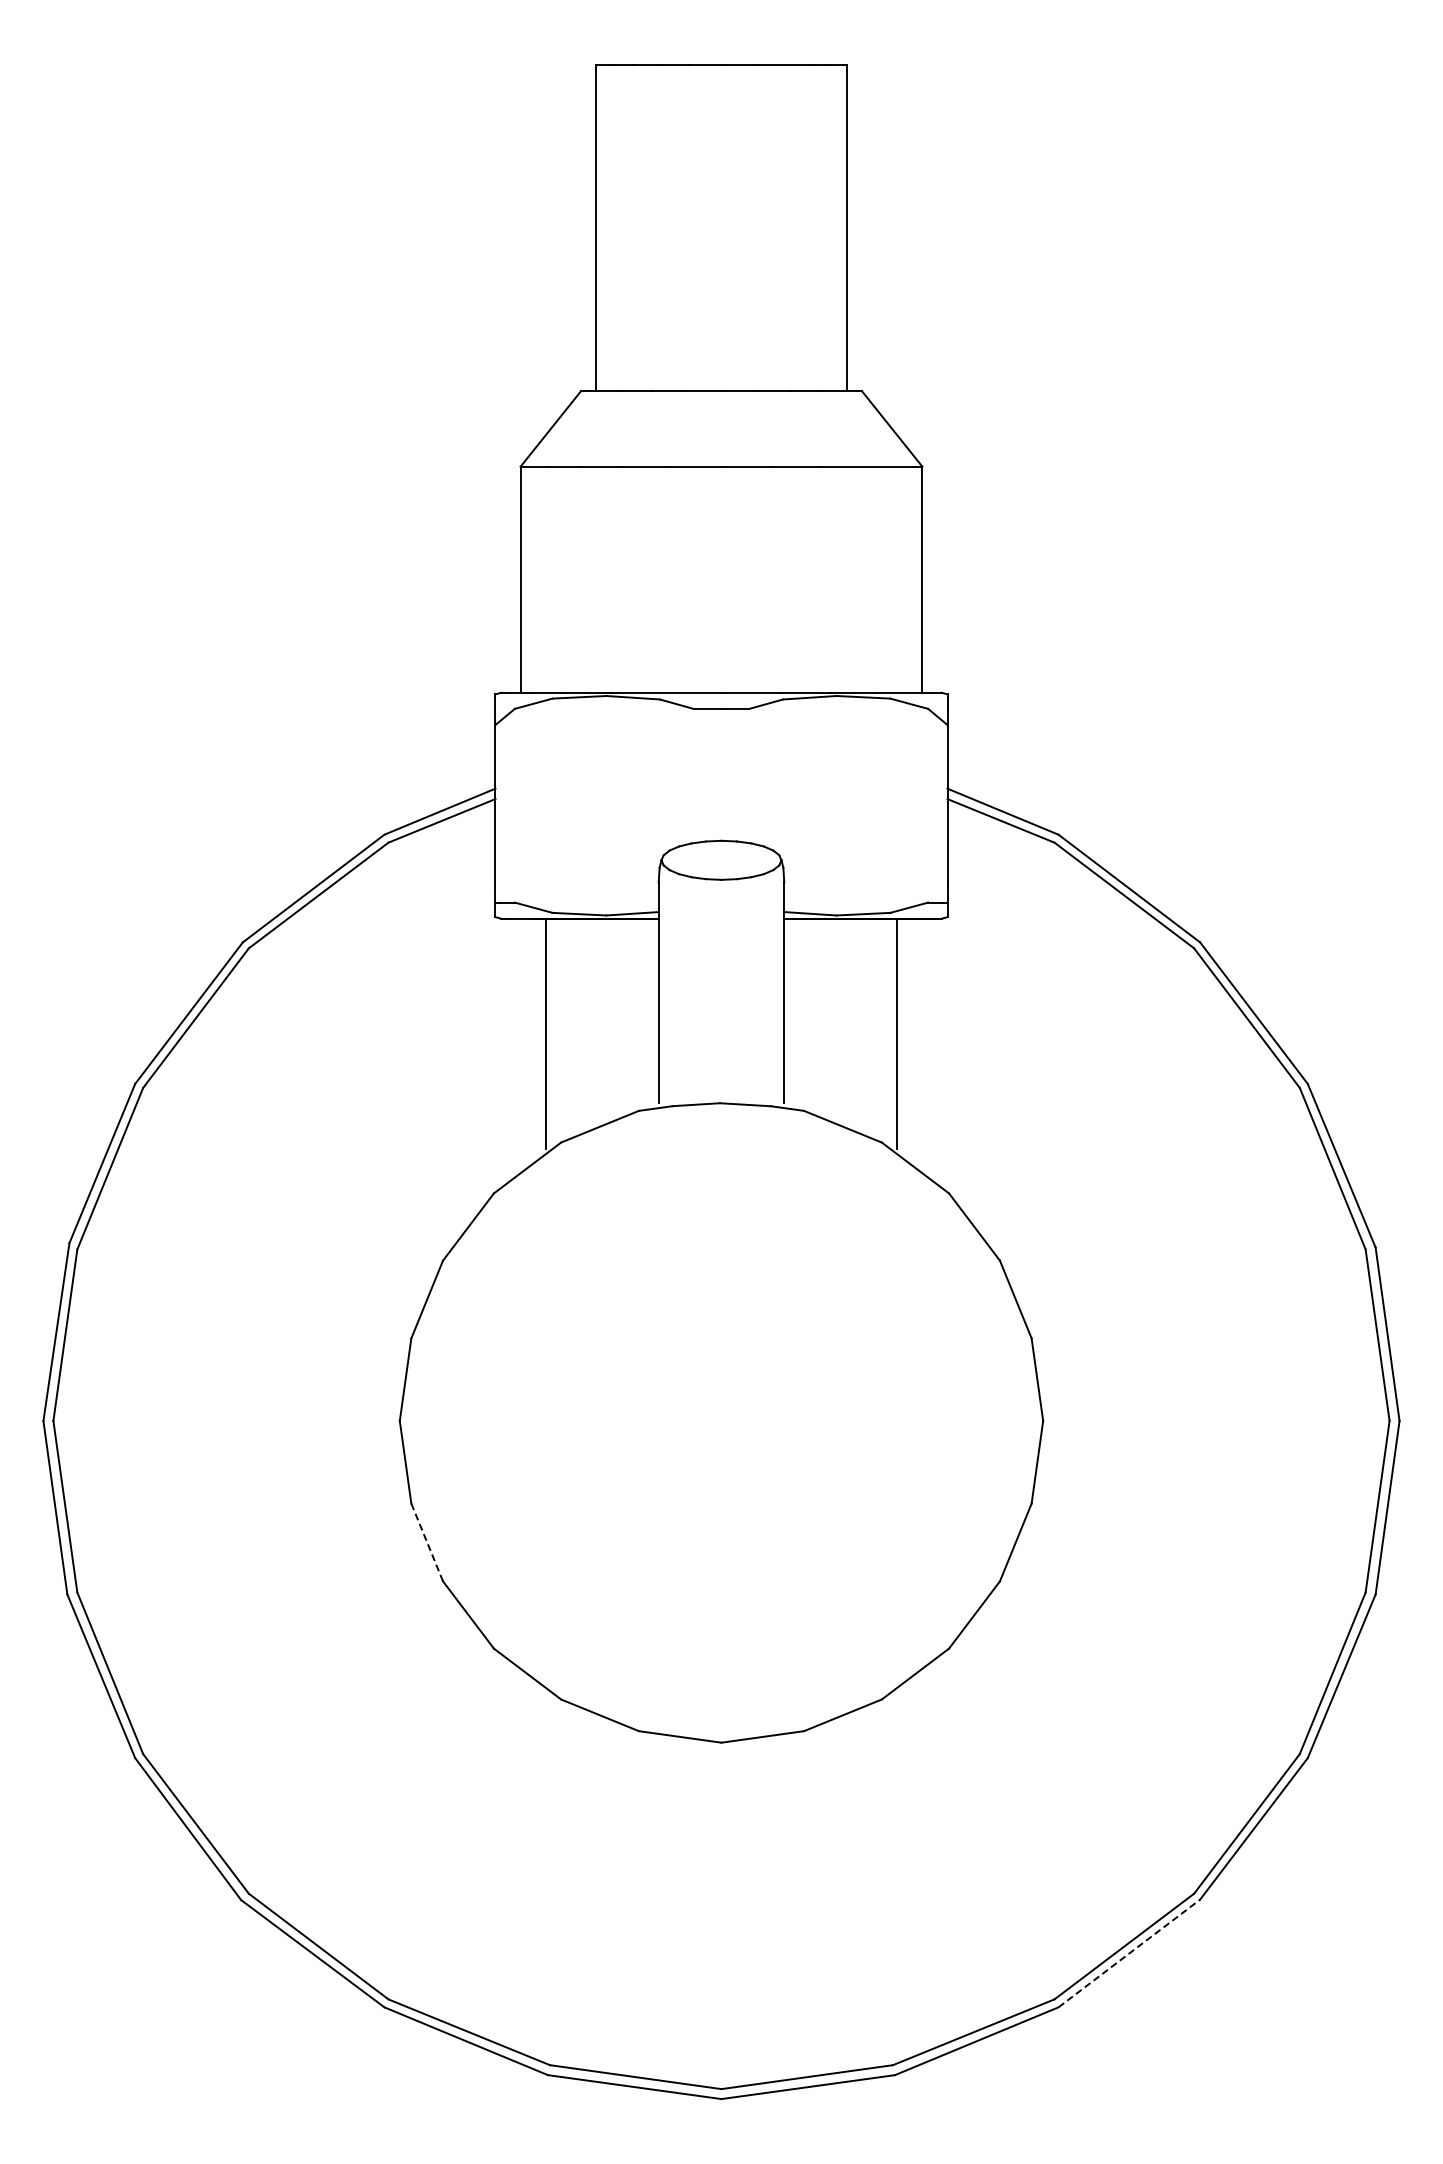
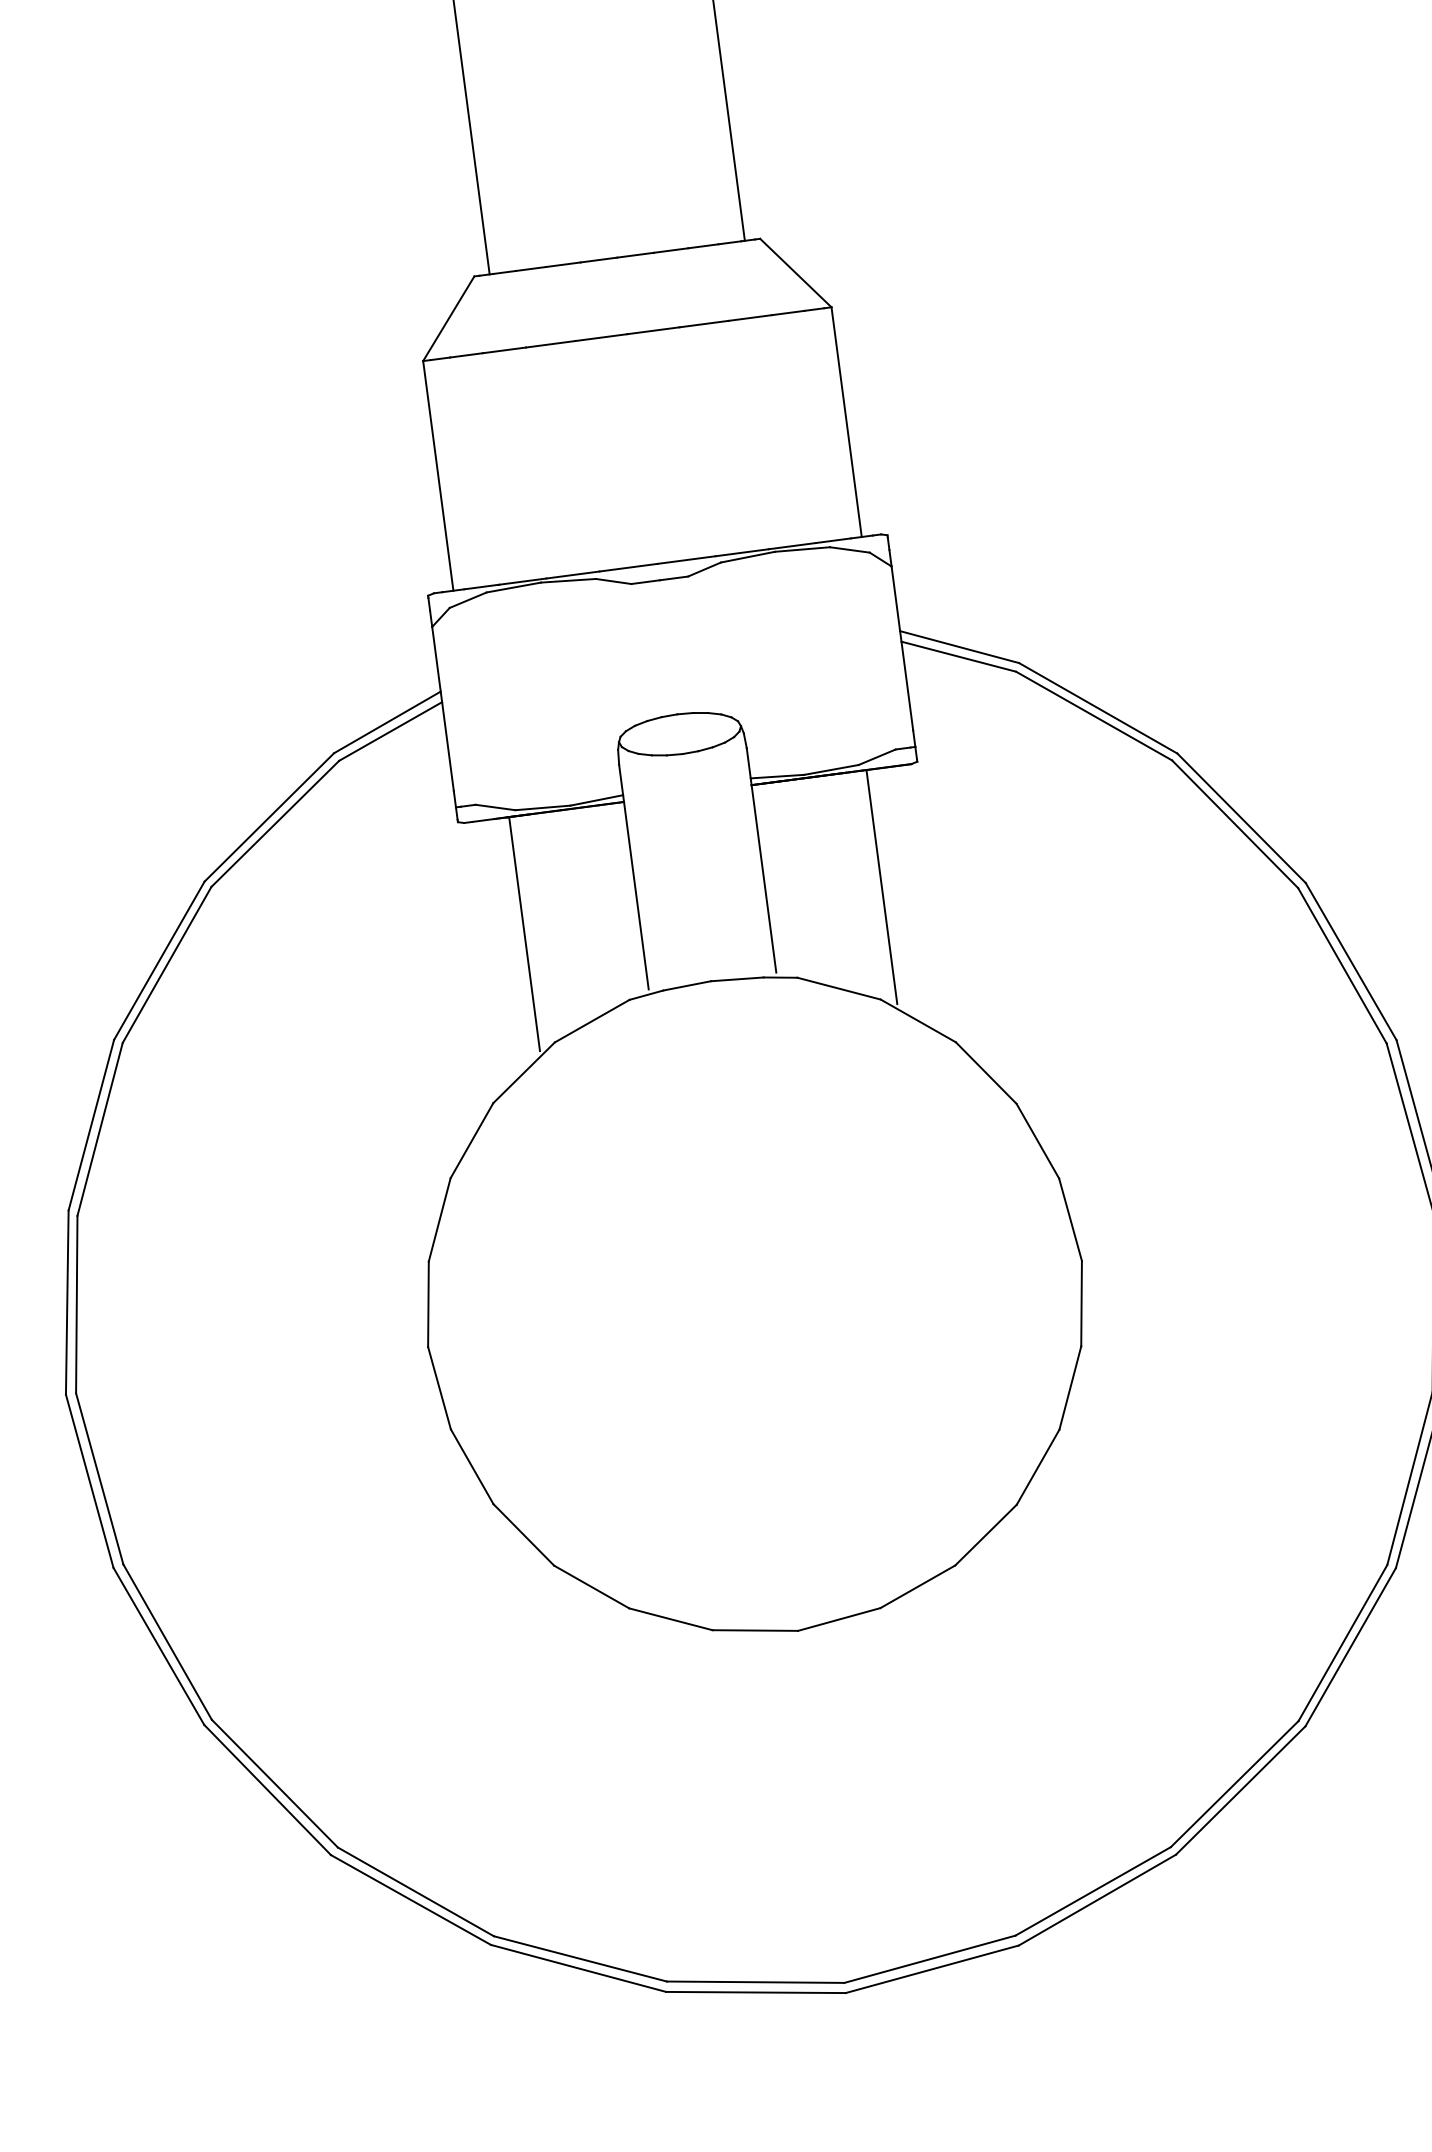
line: (427, 1542) -> (472, 1466), dashed -> solid
line: (1129, 1953) -> (1240, 1790), dashed -> solid

